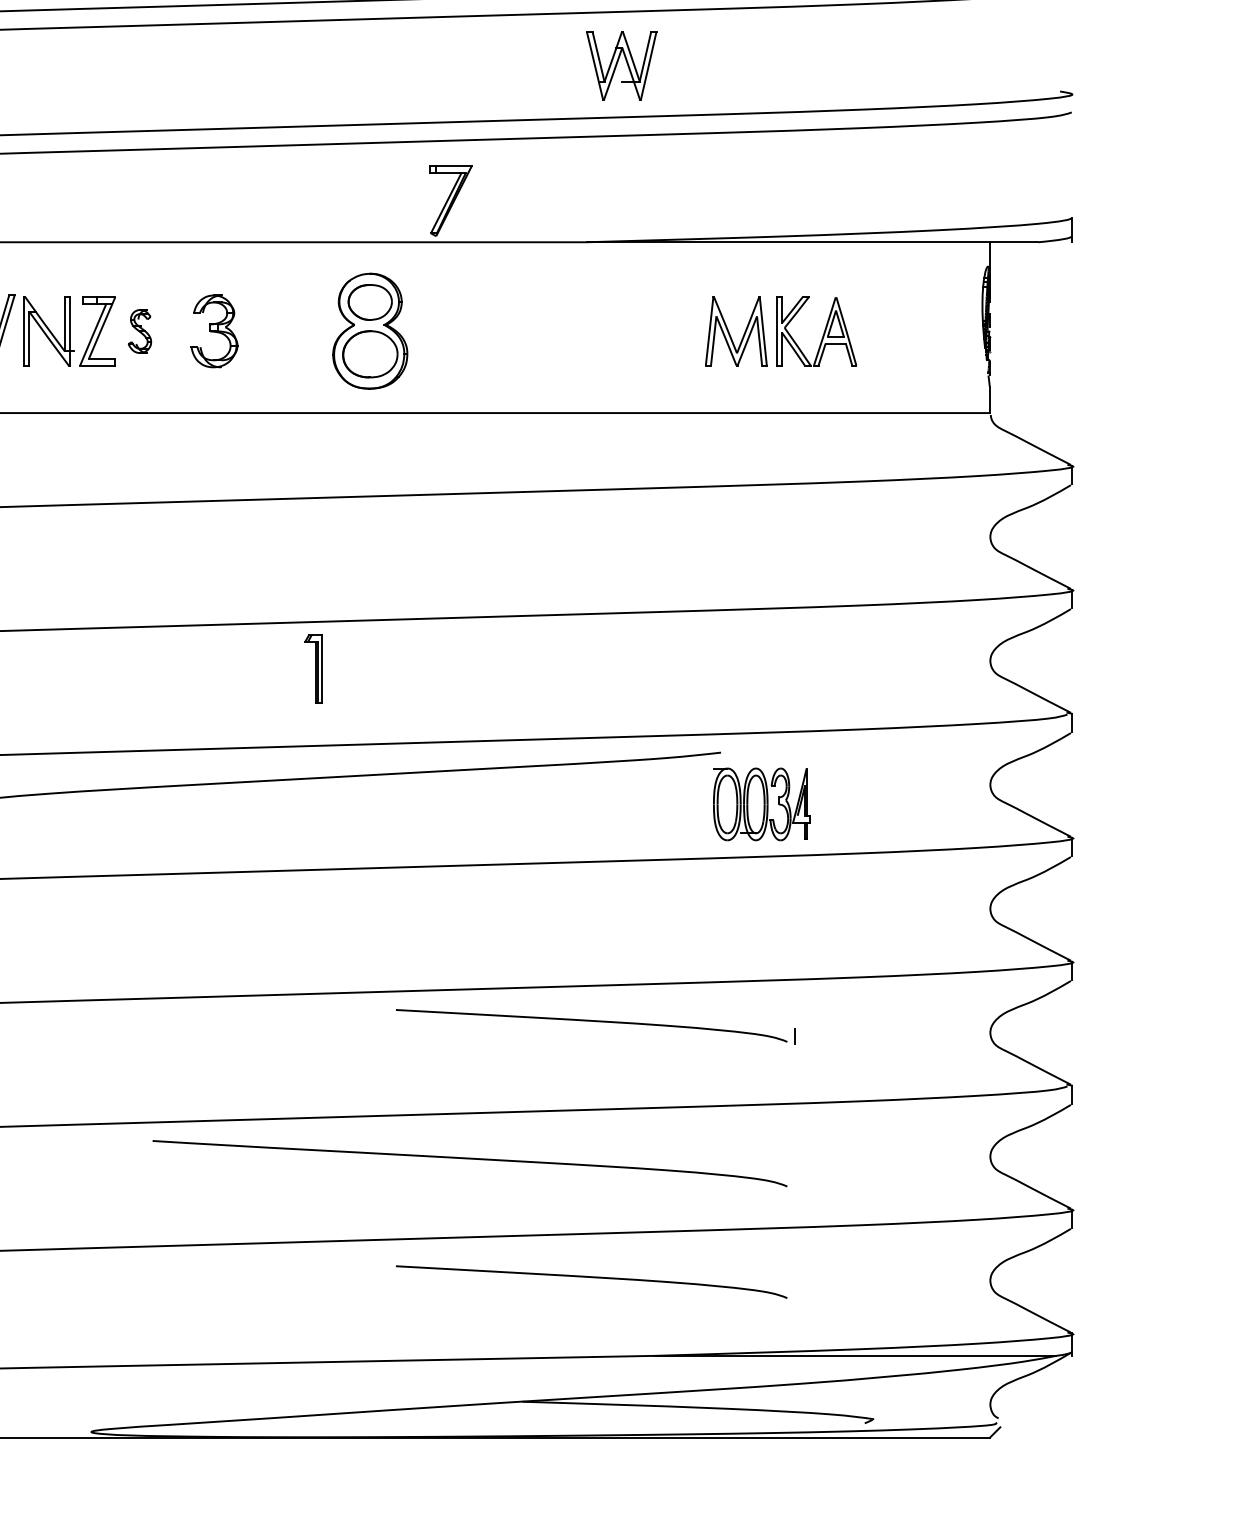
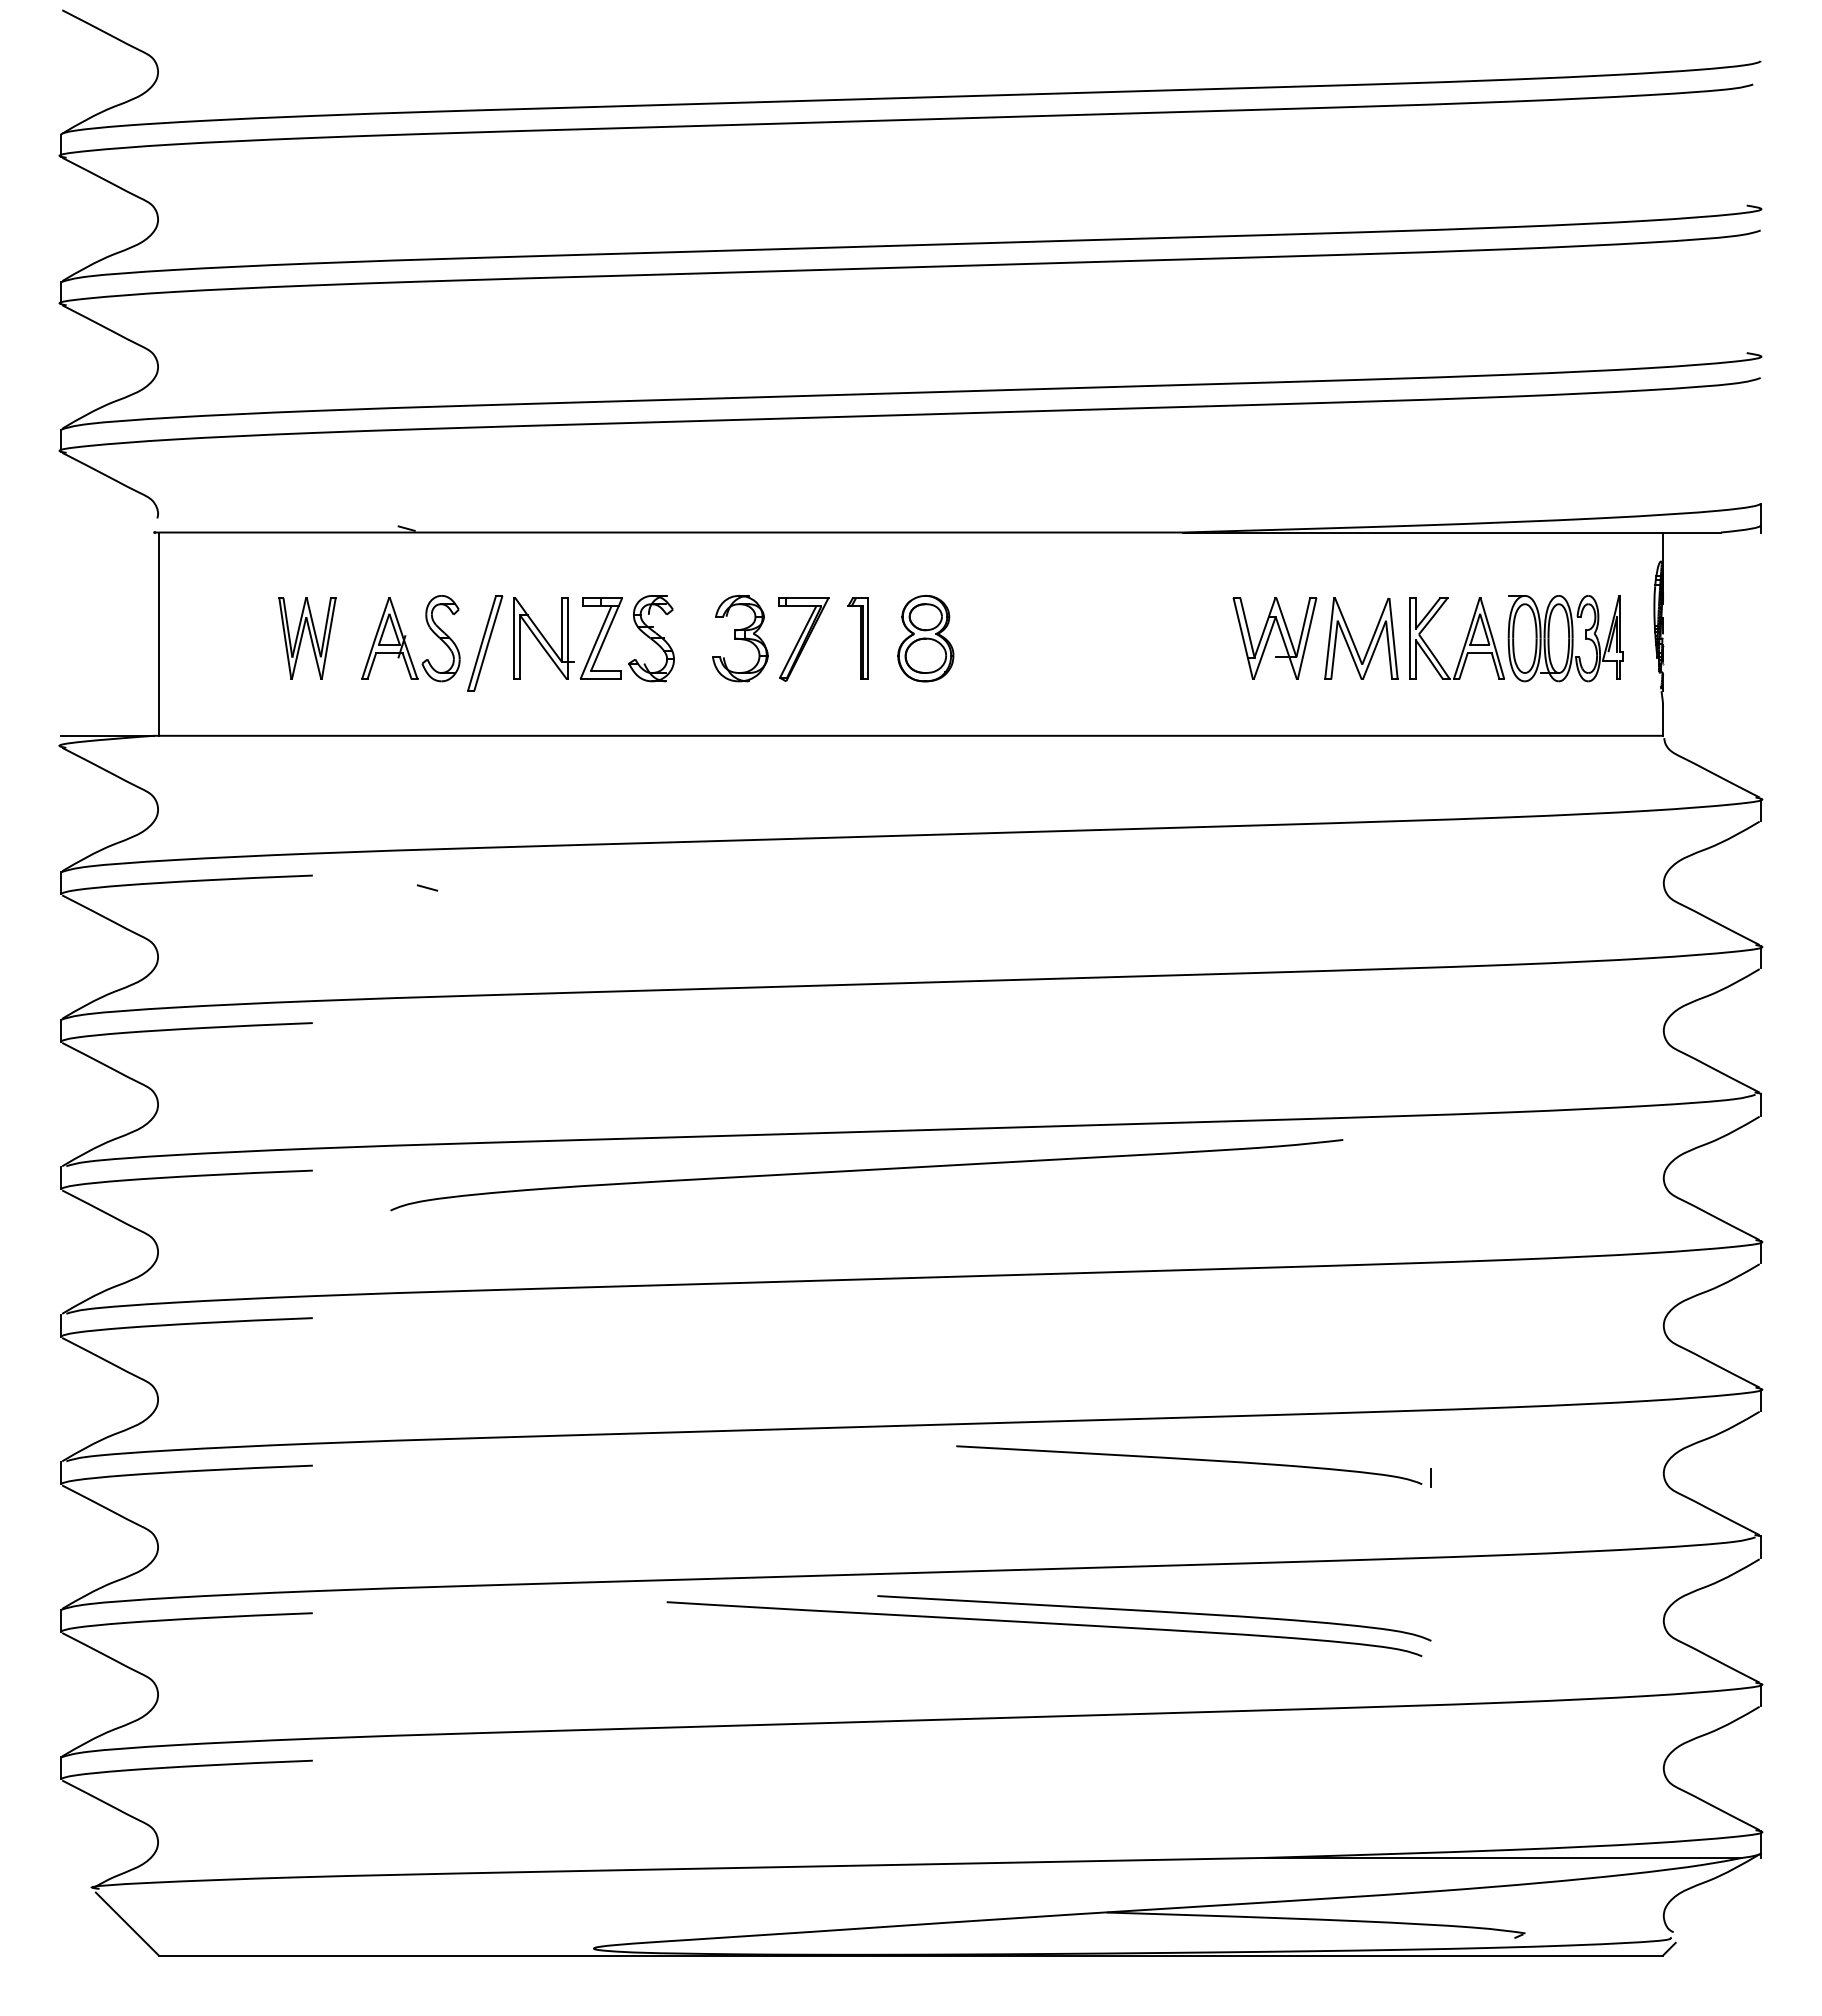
part: (621, 65) -> (1274, 638), moved
part: (450, 201) -> (803, 639), moved
part: (139, 331) -> (651, 638), size x1.67
part: (370, 331) -> (925, 638), size x0.62
part: (312, 669) -> (857, 638), moved
part: (761, 804) -> (1565, 638), moved
curve: (562, 1149) -> (1154, 1612), added
curve: (591, 1278) -> (1189, 1765), removed

